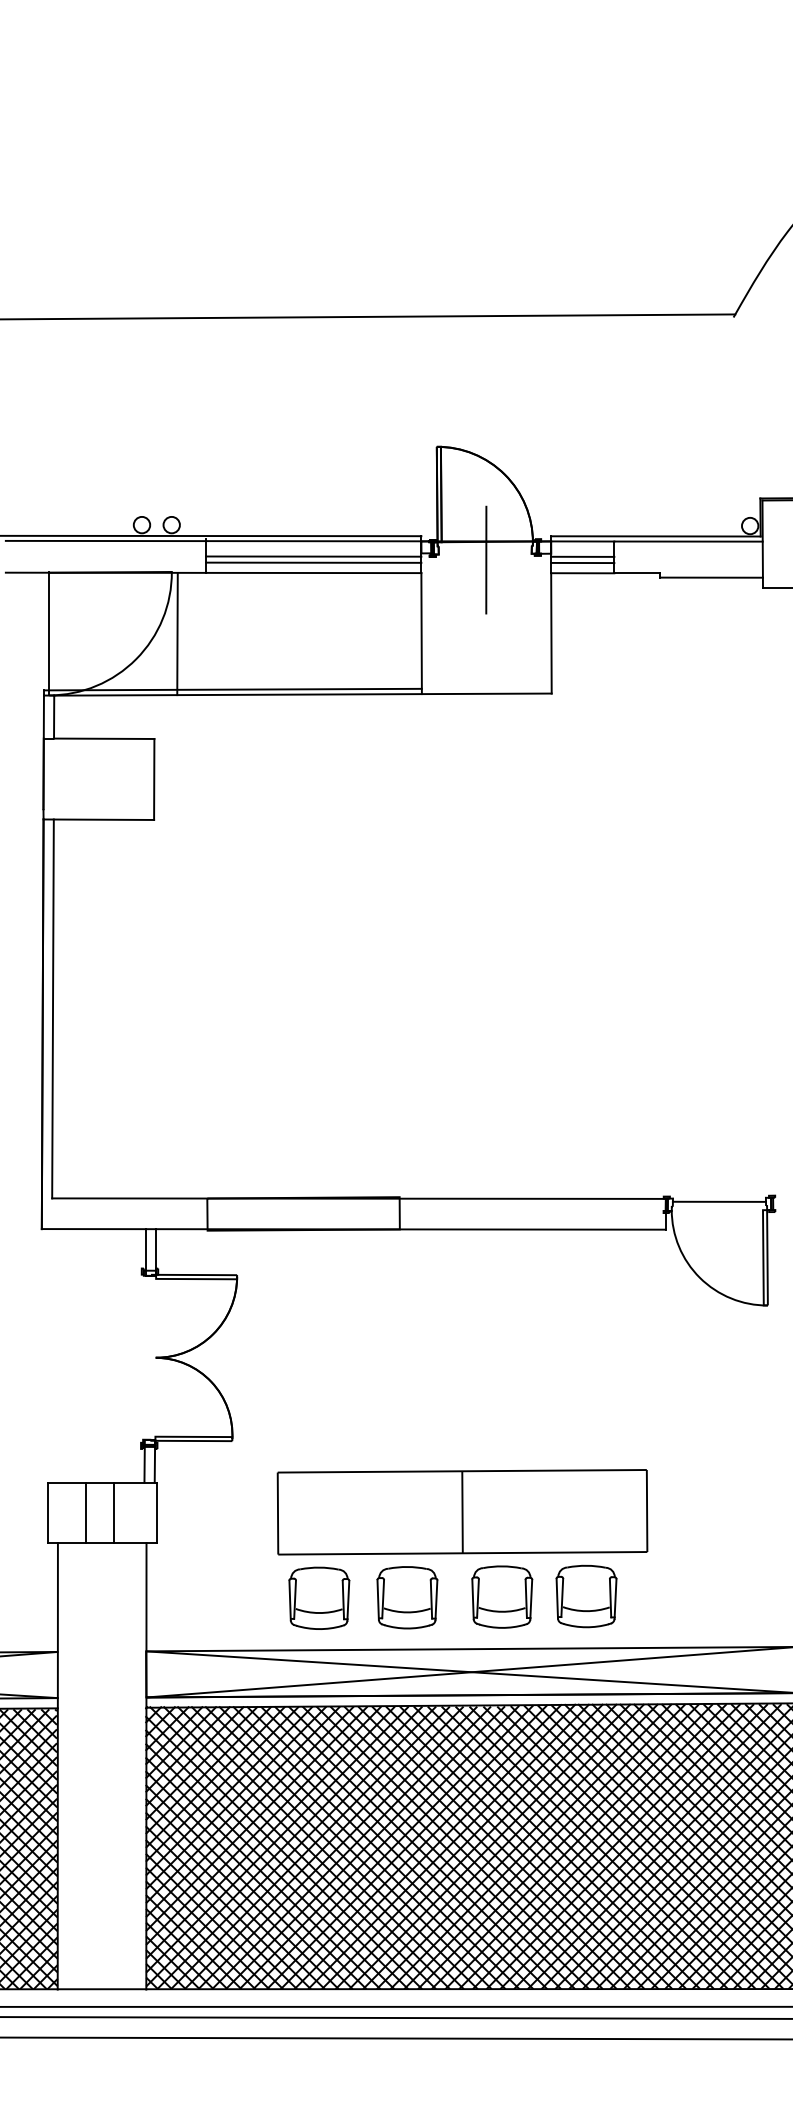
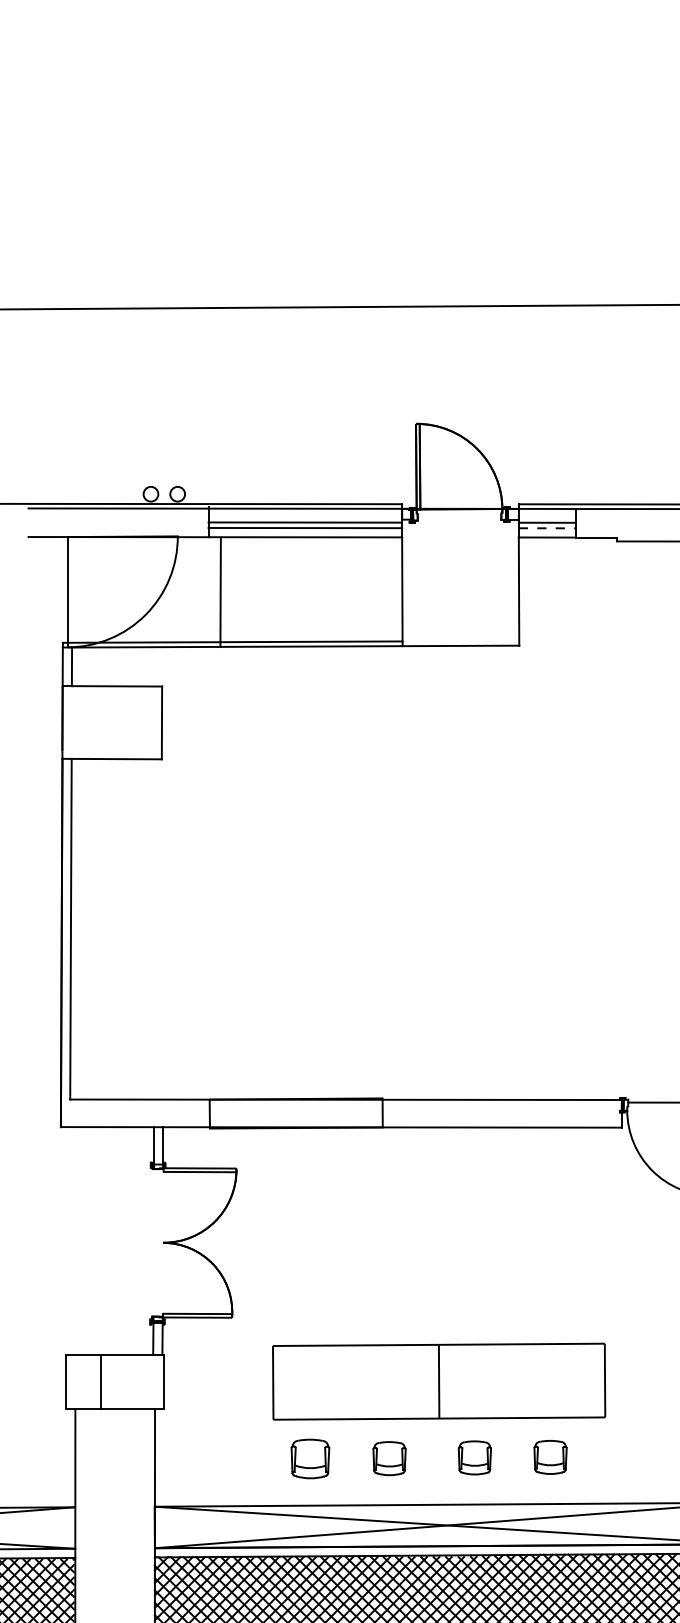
line: (486, 559) -> (460, 525), removed
line: (582, 563) -> (546, 528), solid -> dashed
line: (177, 634) -> (220, 592), moved
line: (113, 1512) -> (125, 1381), removed
part: (502, 1596) -> (475, 1457), size x0.6
part: (586, 1596) -> (550, 1457), size x0.6
part: (319, 1597) -> (310, 1458), size x0.7
part: (407, 1597) -> (389, 1458), size x0.6

